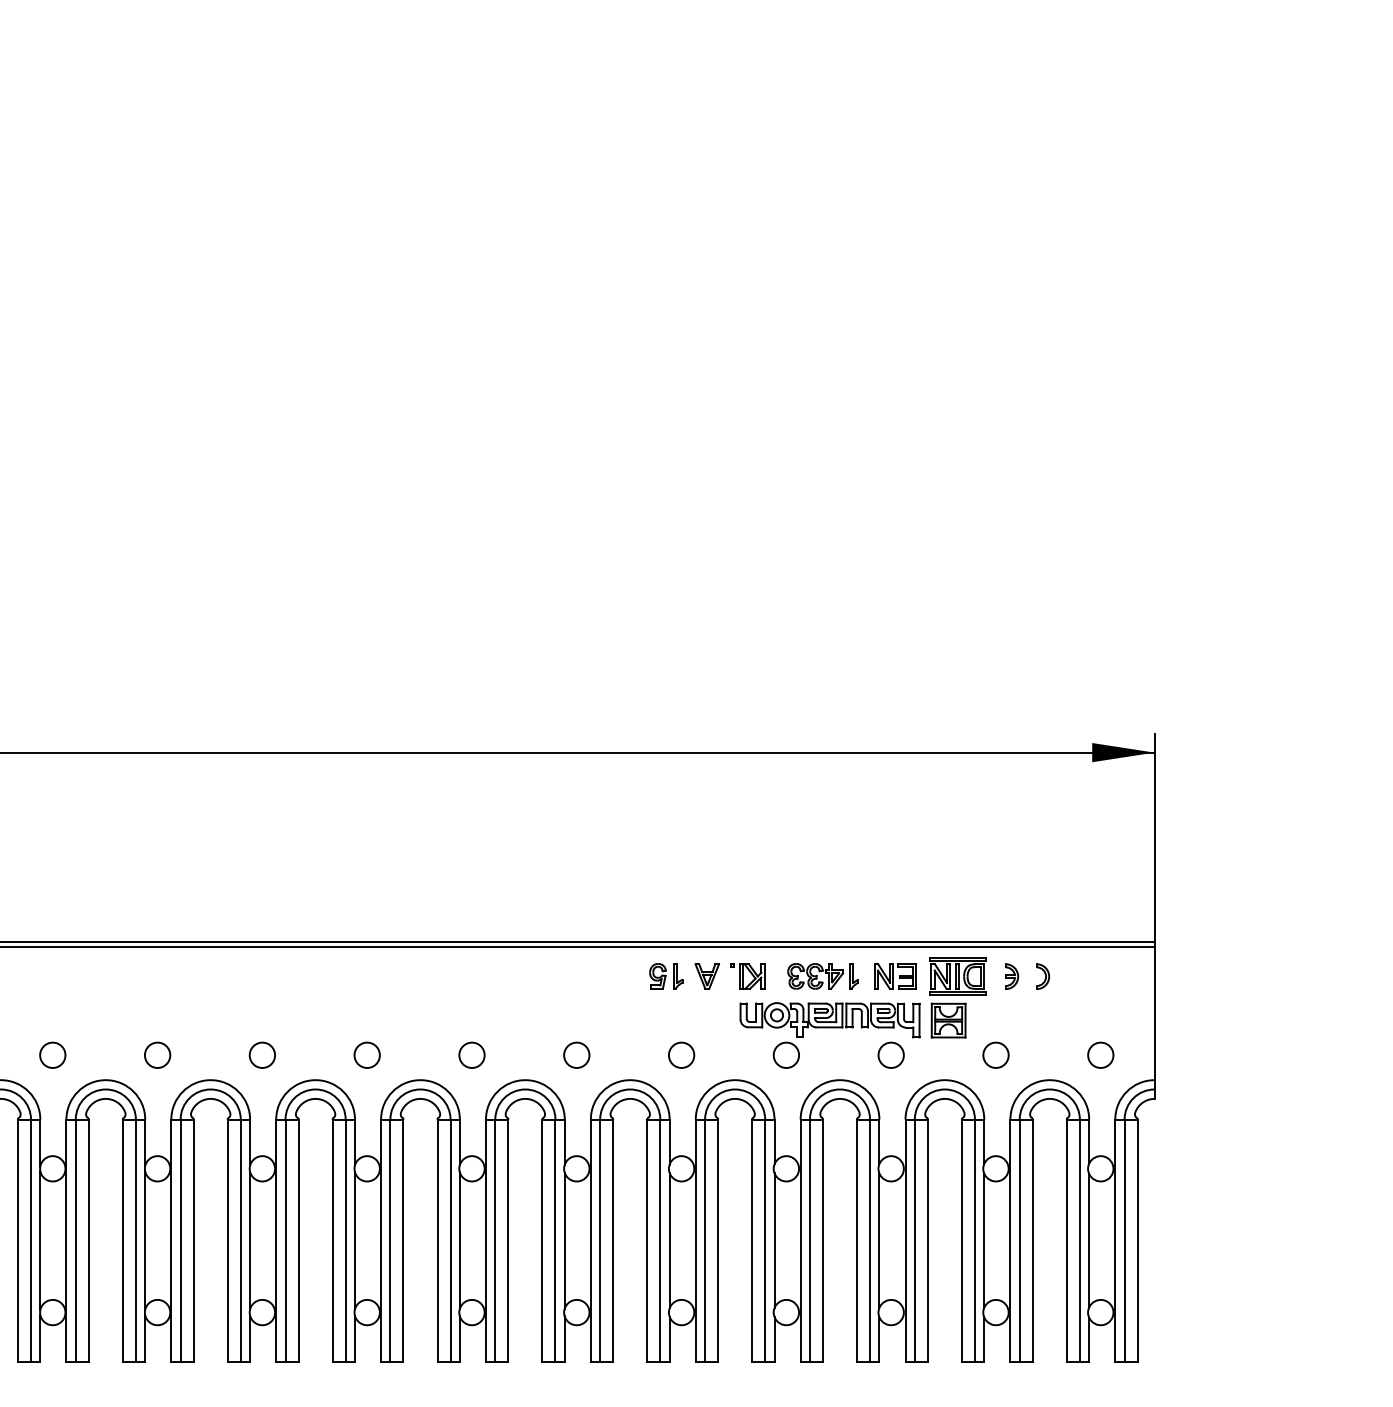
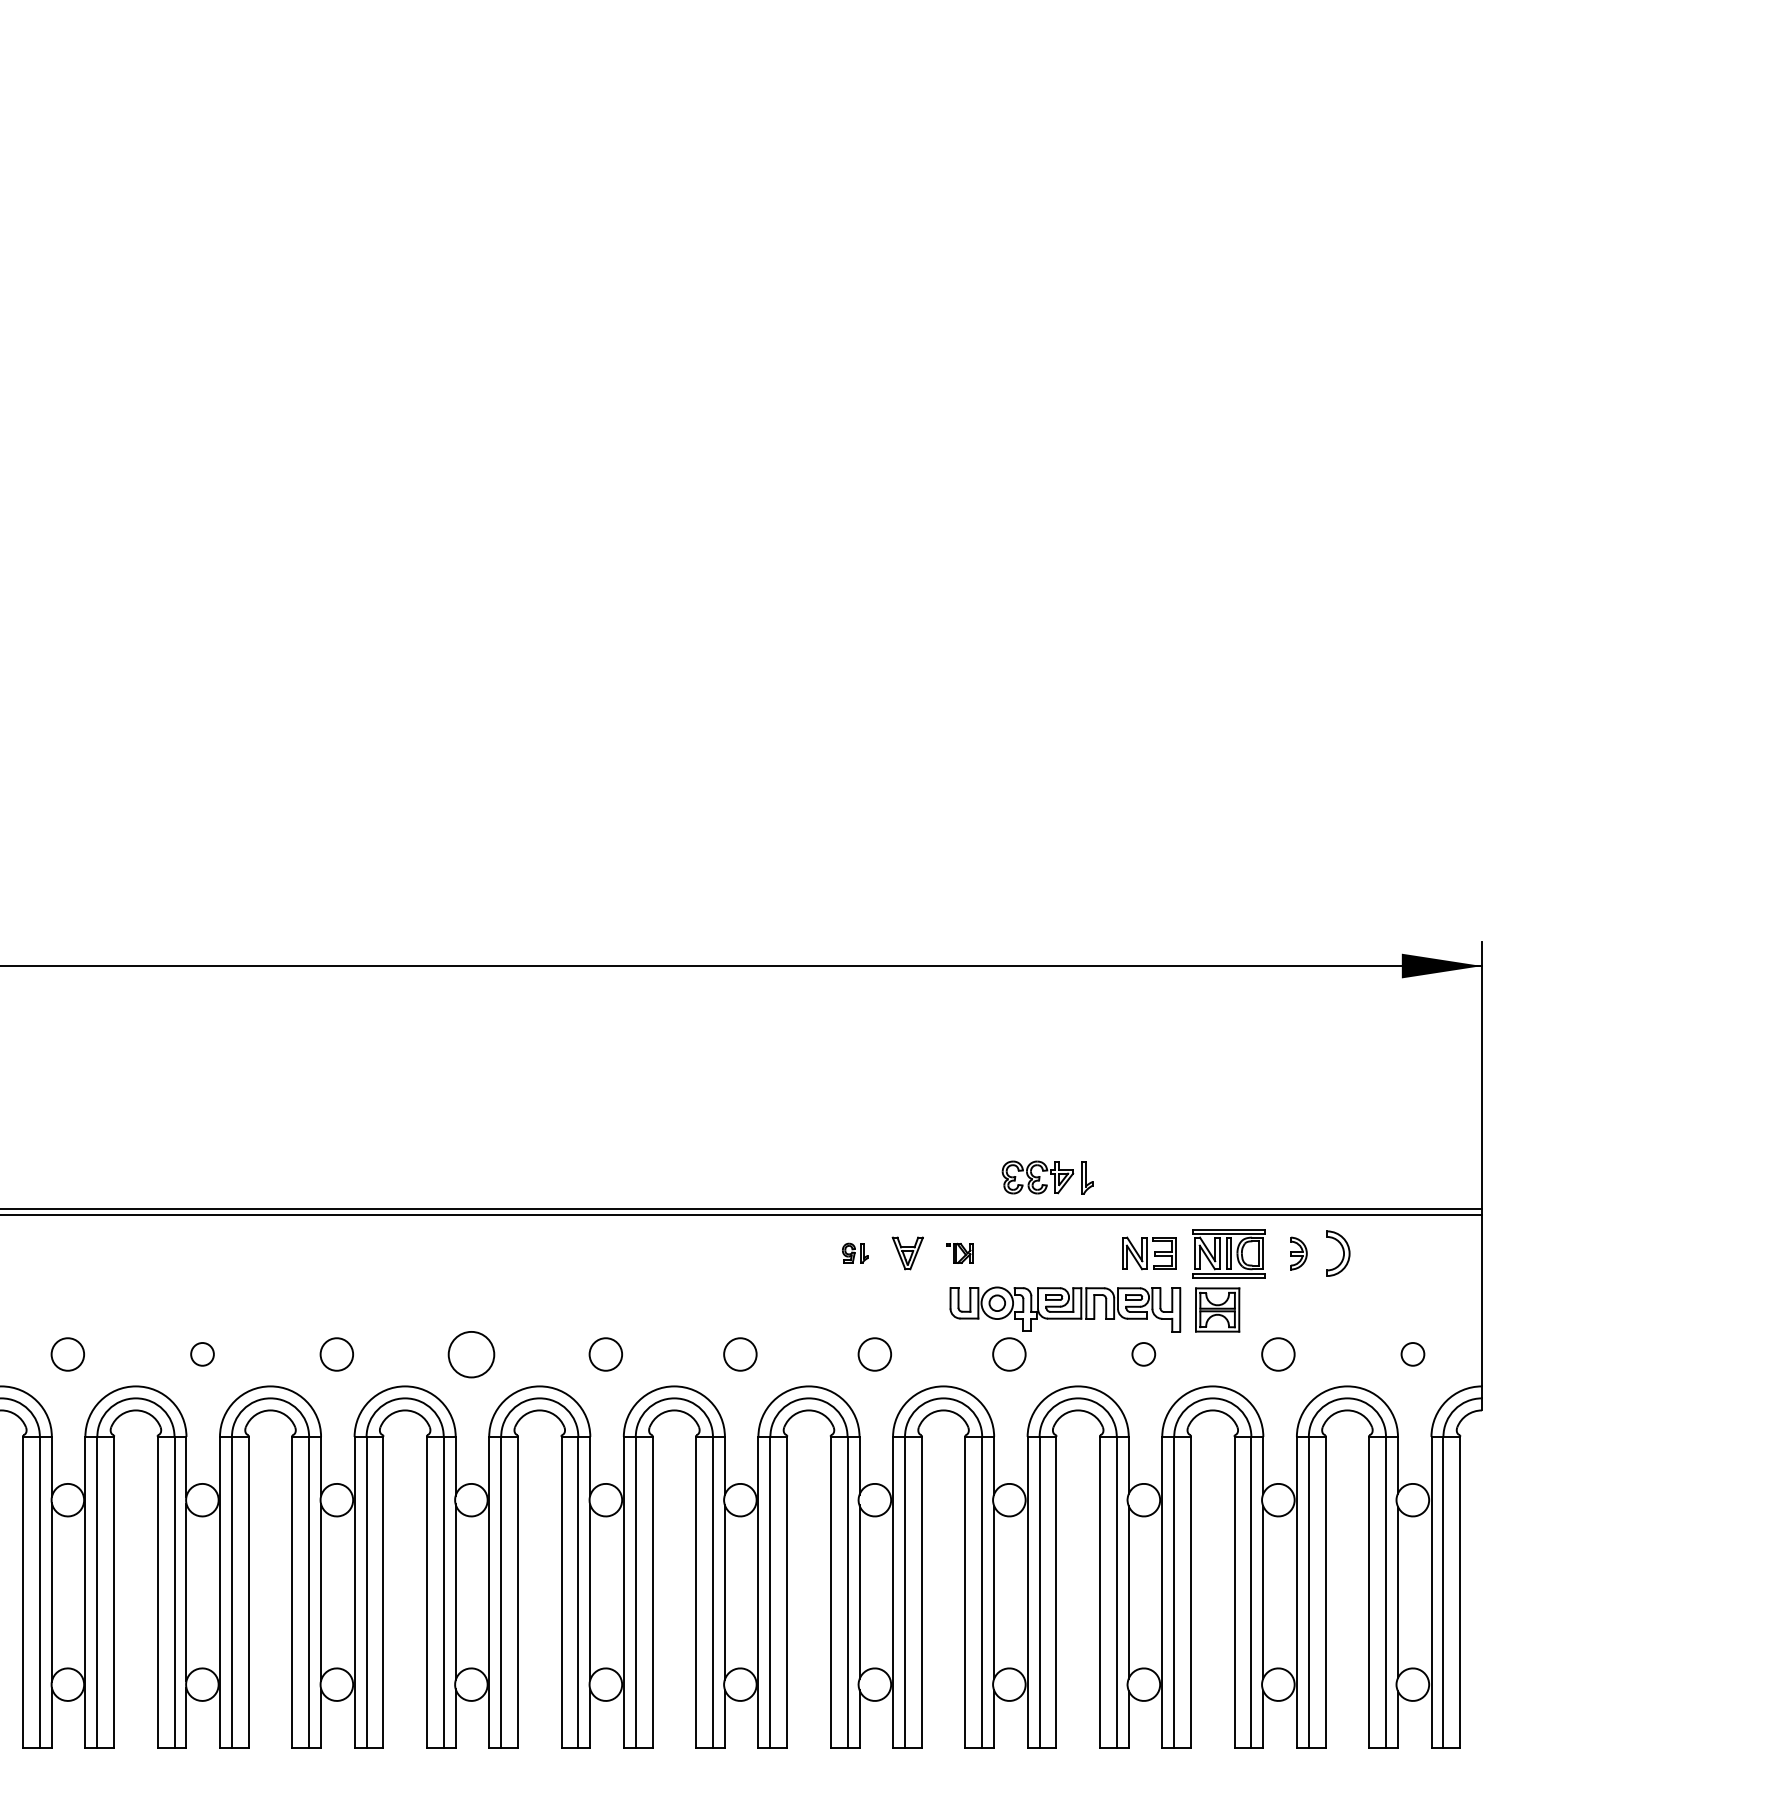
part: (666, 976) -> (855, 1253), size x0.6
part: (747, 976) -> (959, 1253), size x0.6
part: (822, 976) -> (1046, 1177), moved
part: (1043, 976) -> (1339, 1253), size x1.4
circle: (157, 1054) -> (202, 1353), size x0.7
circle: (366, 1054) -> (470, 1353), size x1.4
circle: (890, 1054) -> (1142, 1353), size x0.7
circle: (1100, 1054) -> (1412, 1353), size x0.7

